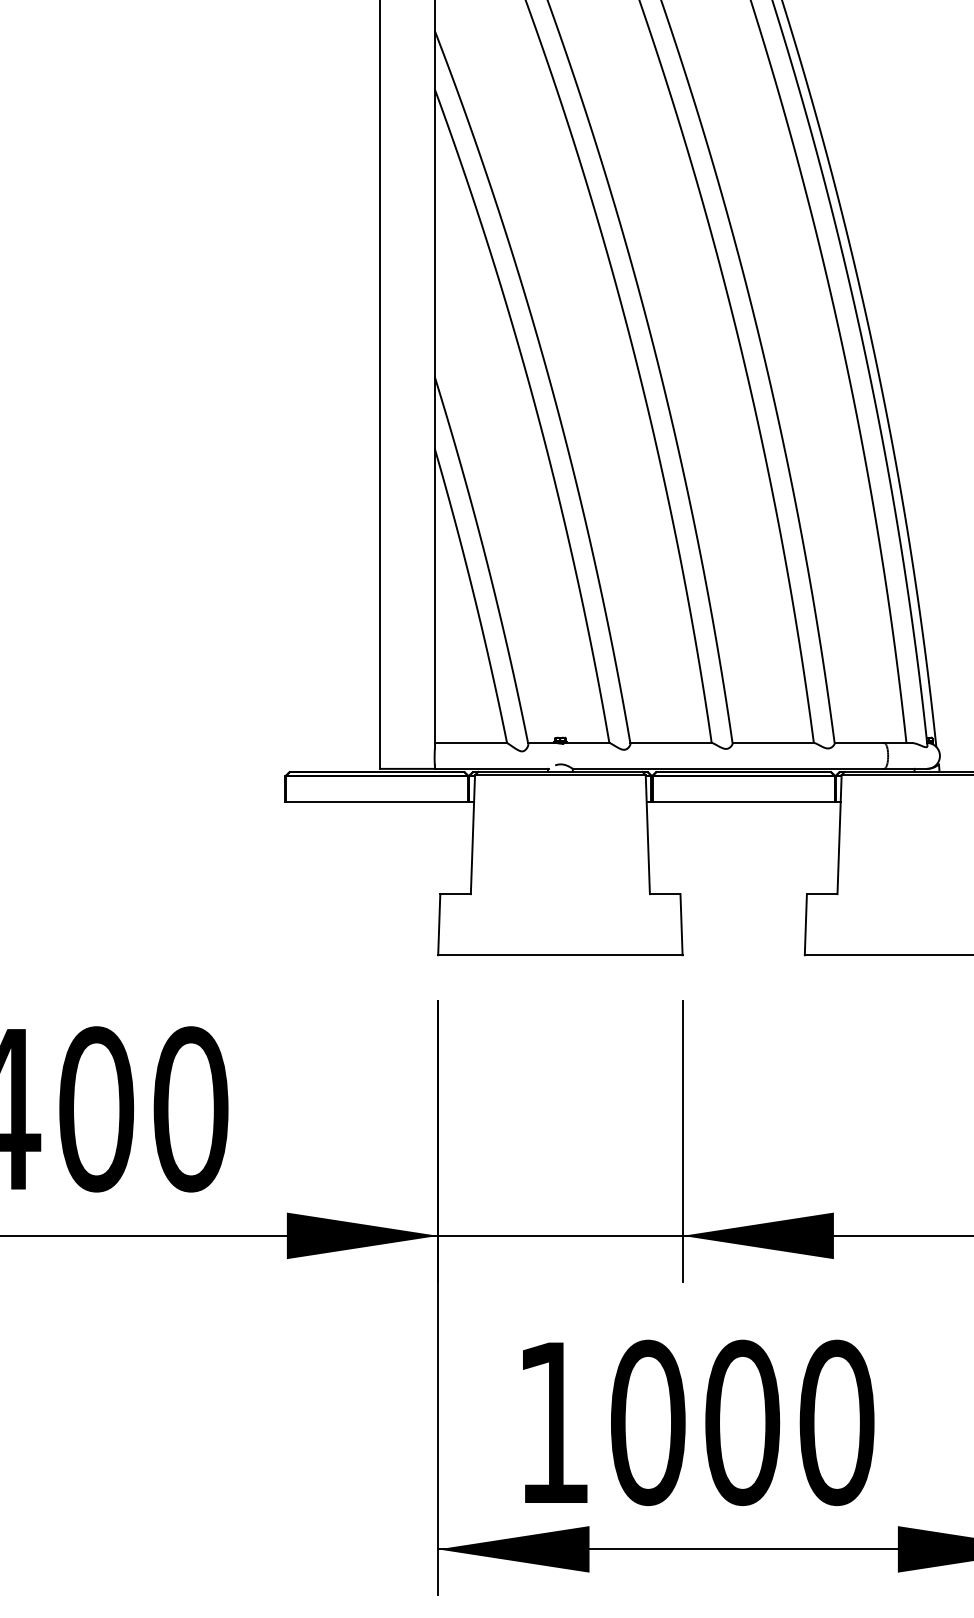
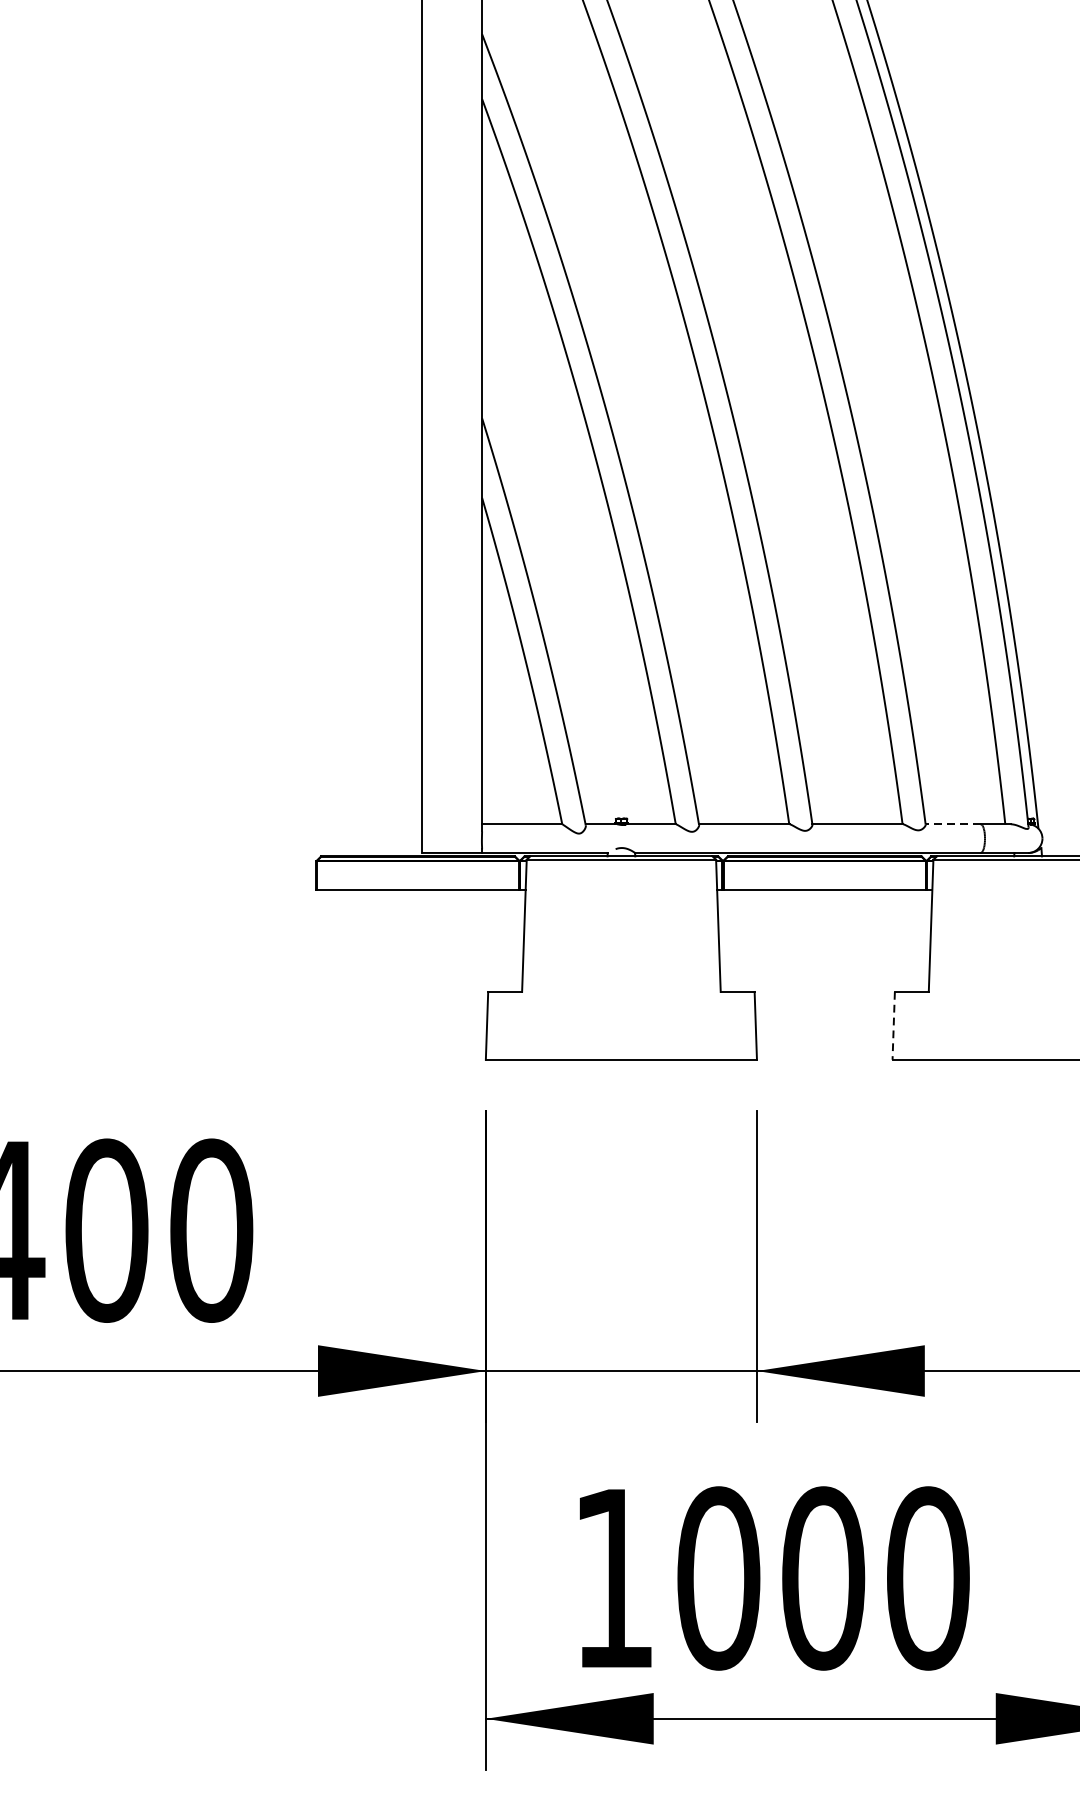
line: (859, 742) -> (953, 823), solid -> dashed
line: (805, 924) -> (893, 1025), solid -> dashed

